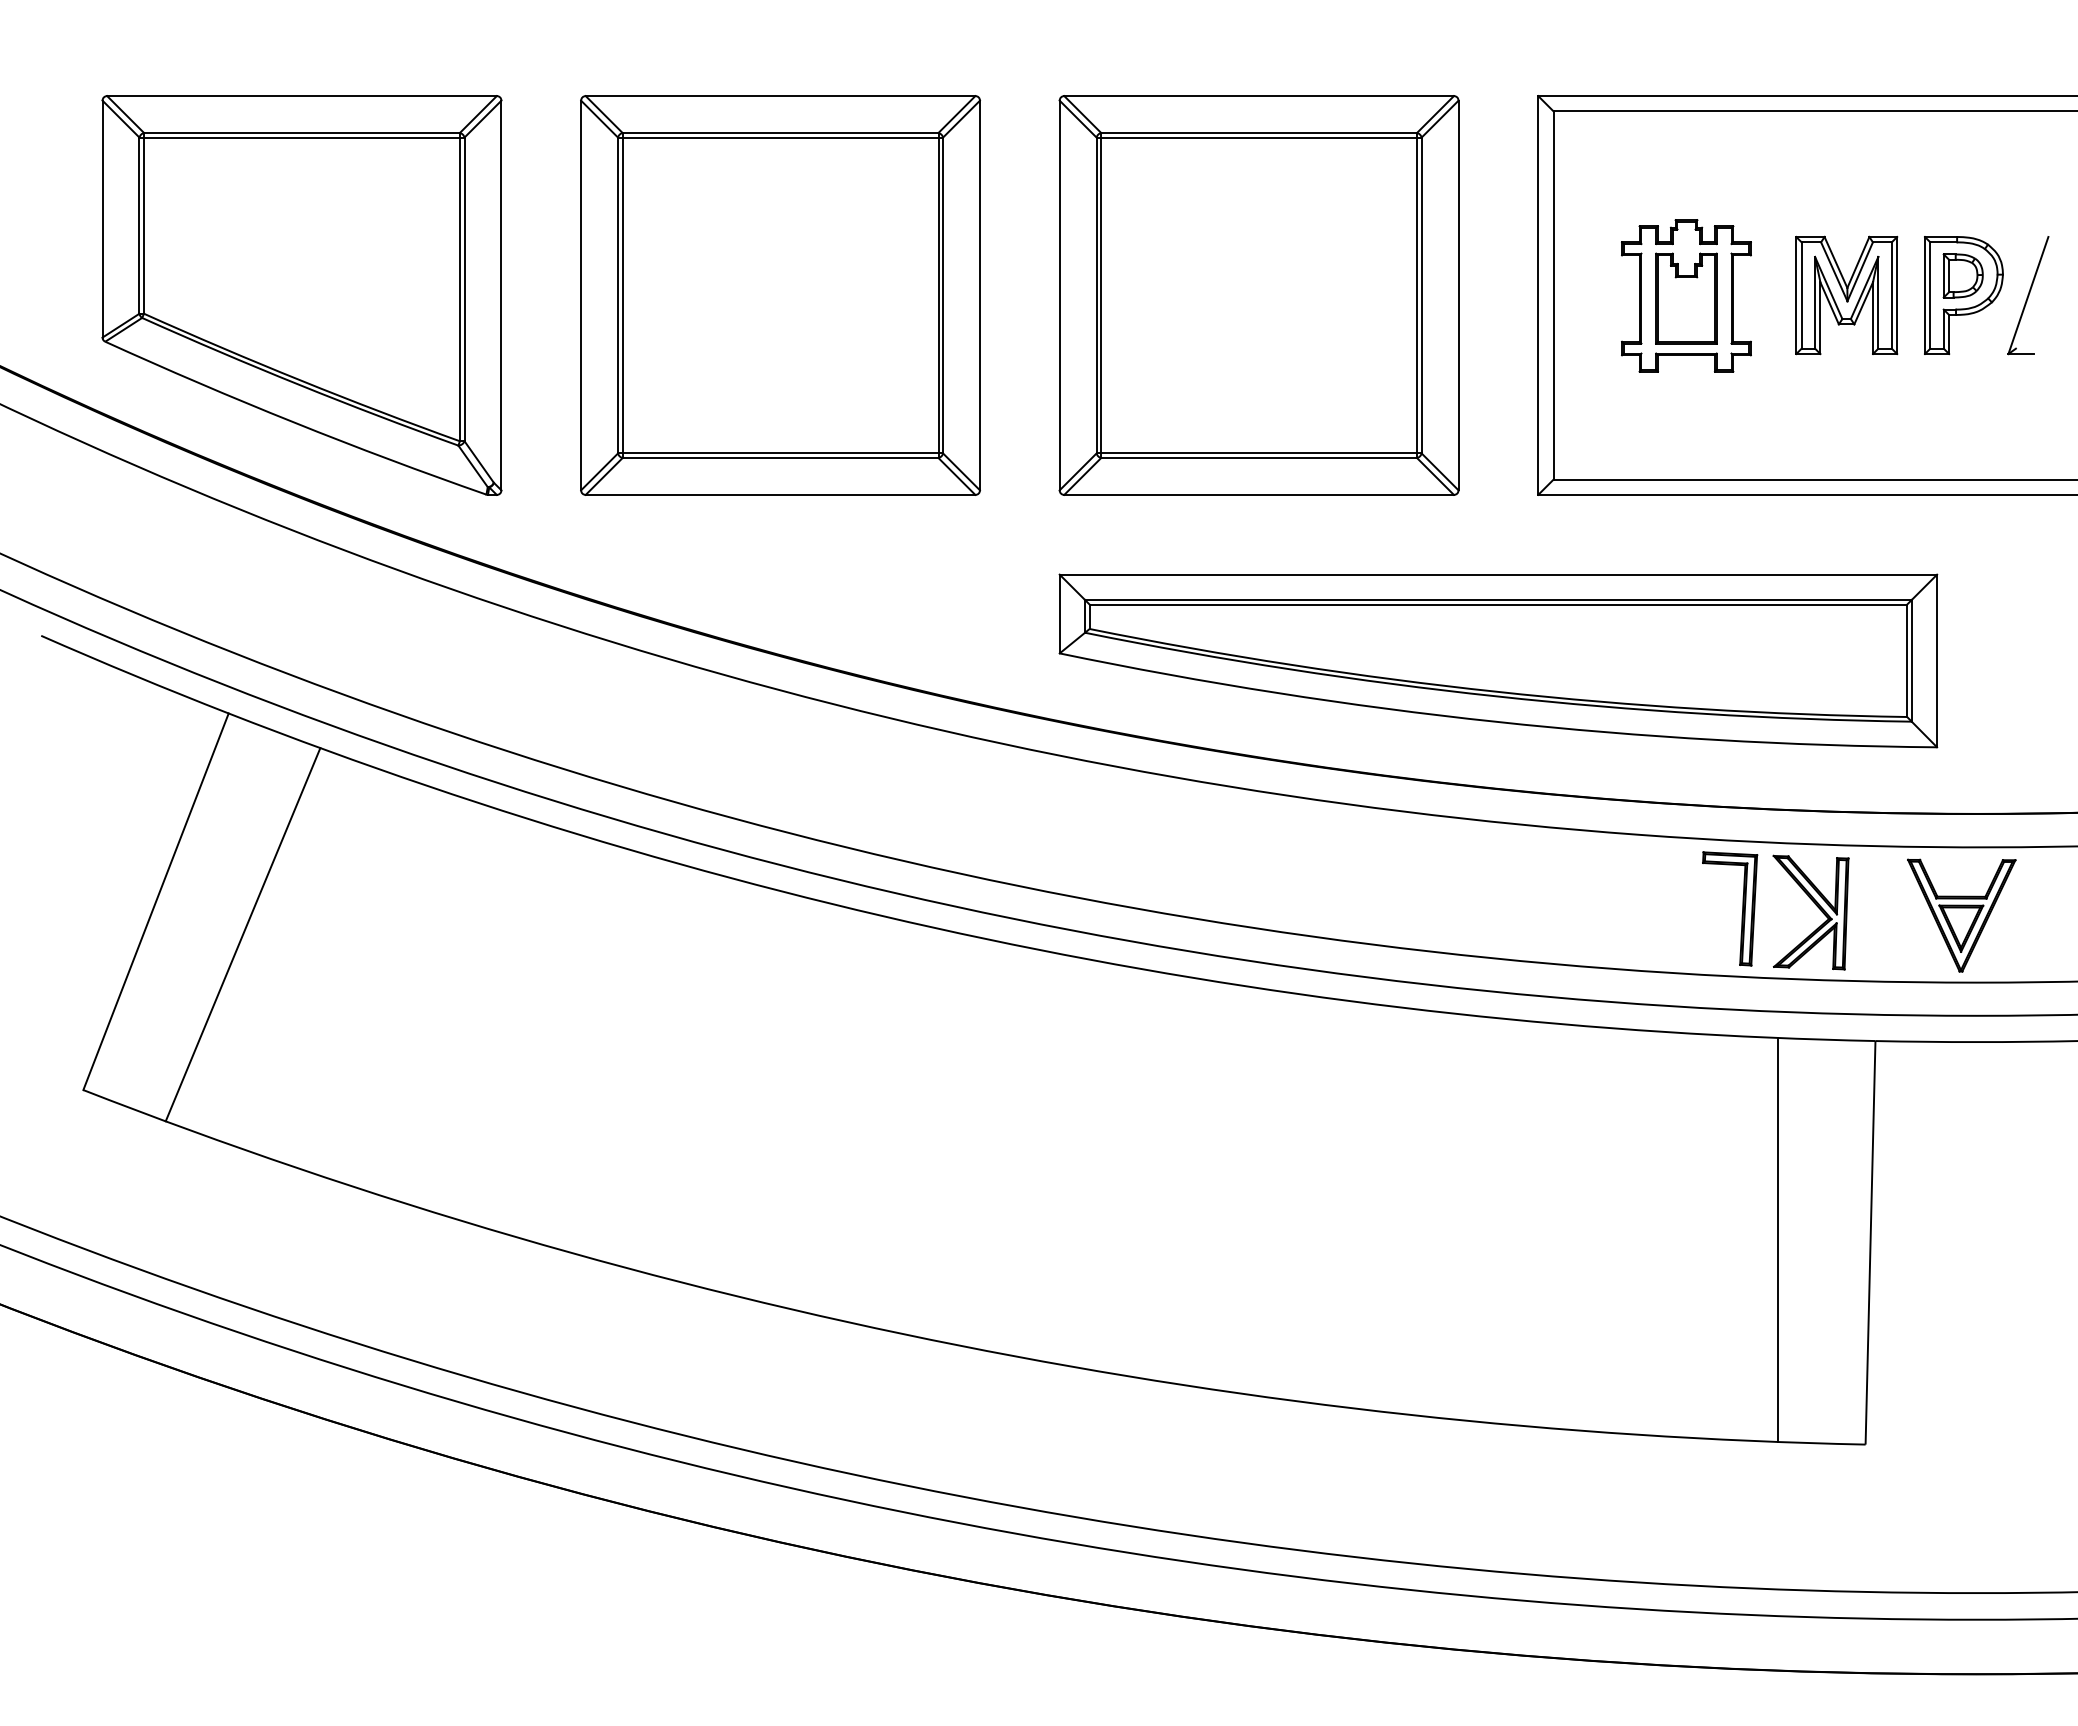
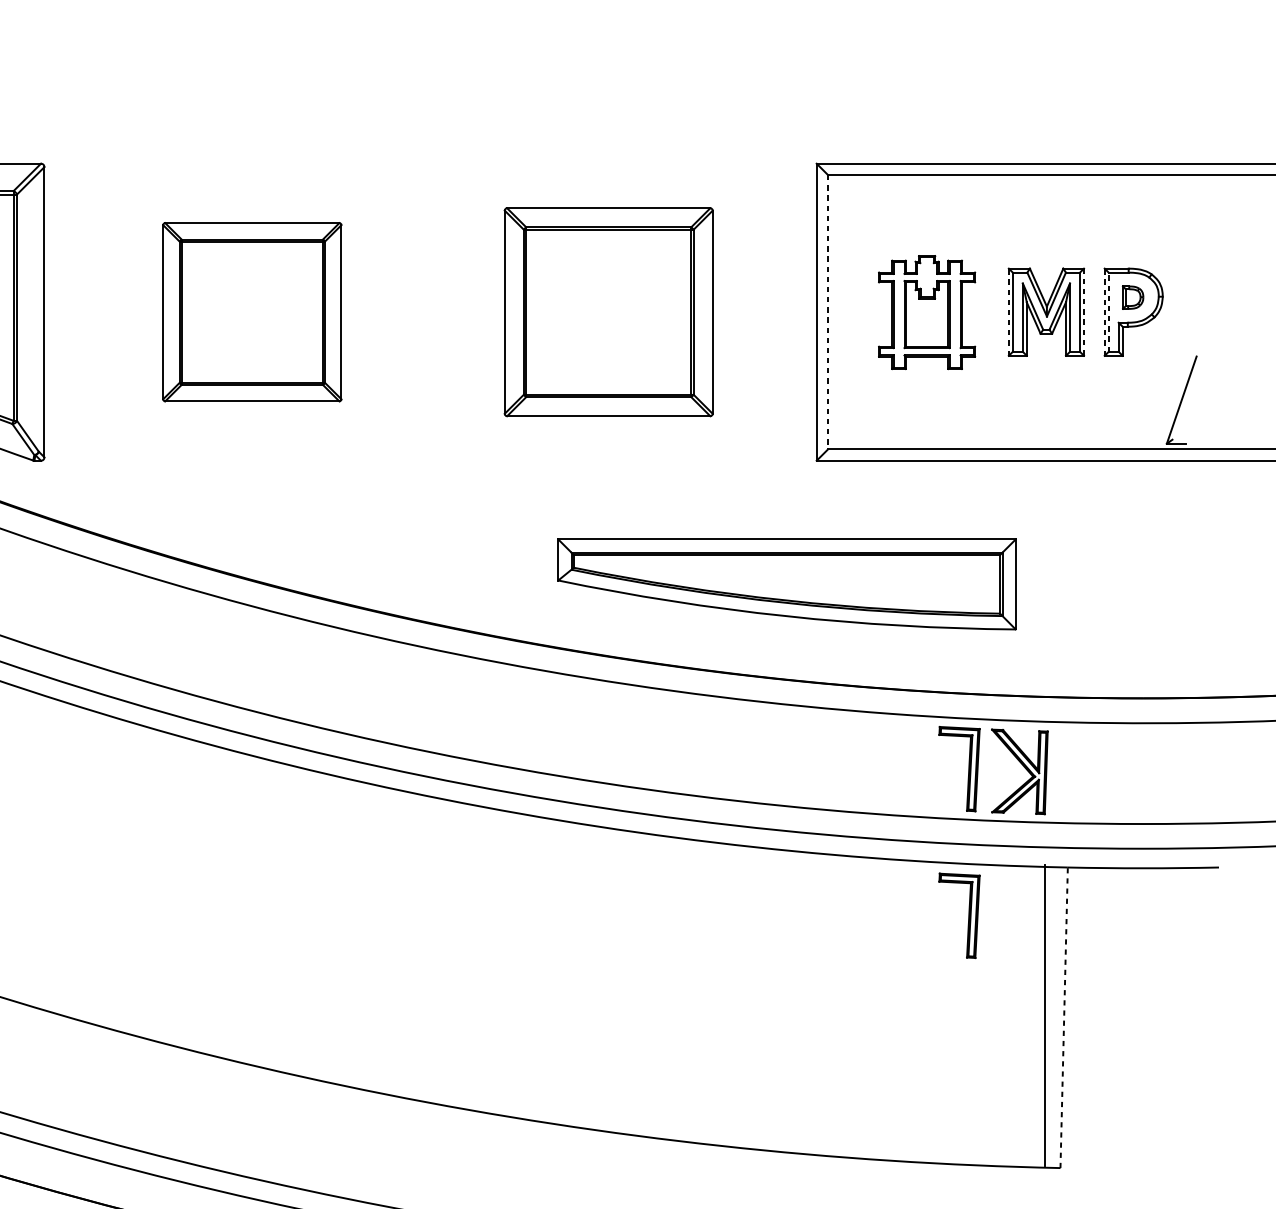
part: (1962, 275) -> (1132, 297), size x0.7
part: (780, 295) -> (252, 312), size x0.6
part: (1258, 295) -> (608, 312), size x0.7
line: (1796, 295) -> (1009, 312), solid -> dashed
line: (1897, 295) -> (1084, 312), solid -> dashed
line: (1924, 295) -> (1104, 312), solid -> dashed
line: (1930, 295) -> (1108, 312), solid -> dashed
part: (2028, 295) -> (1181, 400), moved
line: (1553, 296) -> (828, 312), solid -> dashed
part: (1498, 660) -> (787, 584), size x0.7
part: (1961, 915) -> (1131, 774), removed
part: (1742, 1105) -> (968, 915), added
line: (1777, 1239) -> (1044, 1015), moved
line: (1870, 1241) -> (1064, 1016), solid -> dashed

